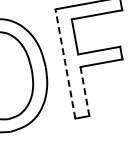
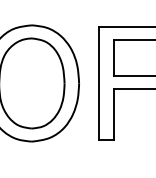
line: (65, 63) -> (99, 83), dashed -> solid
line: (85, 92) -> (114, 115), dashed -> solid

